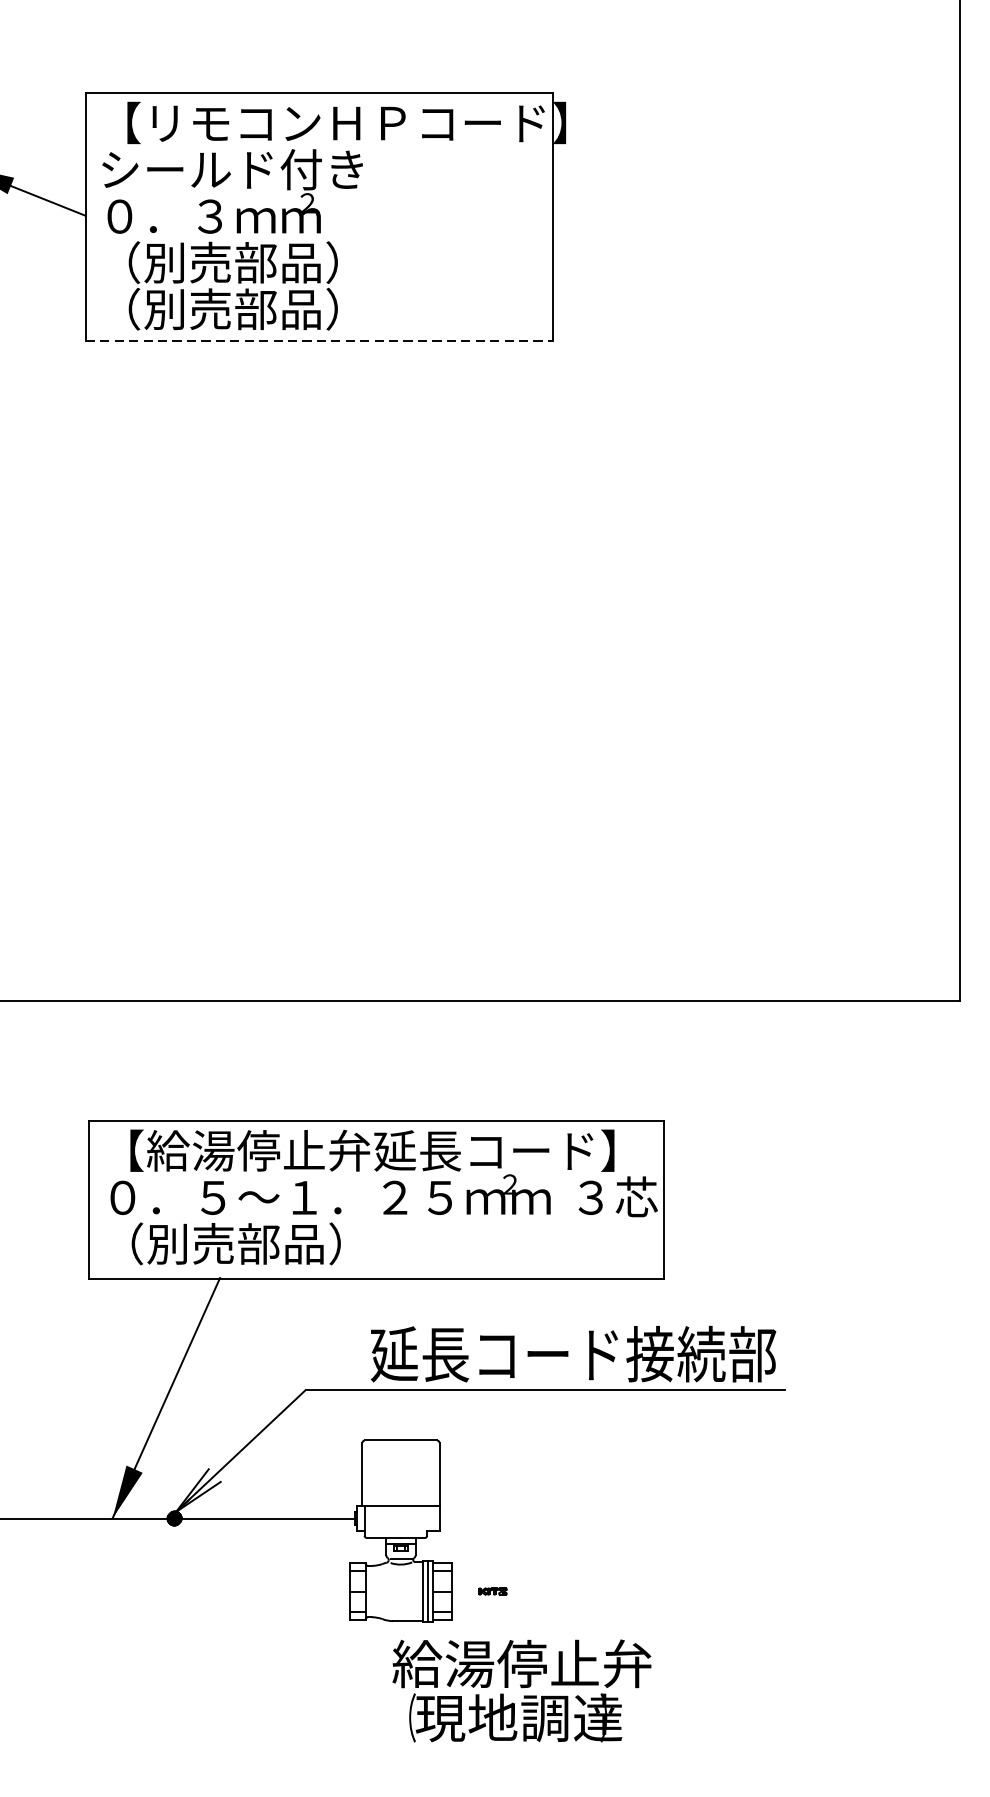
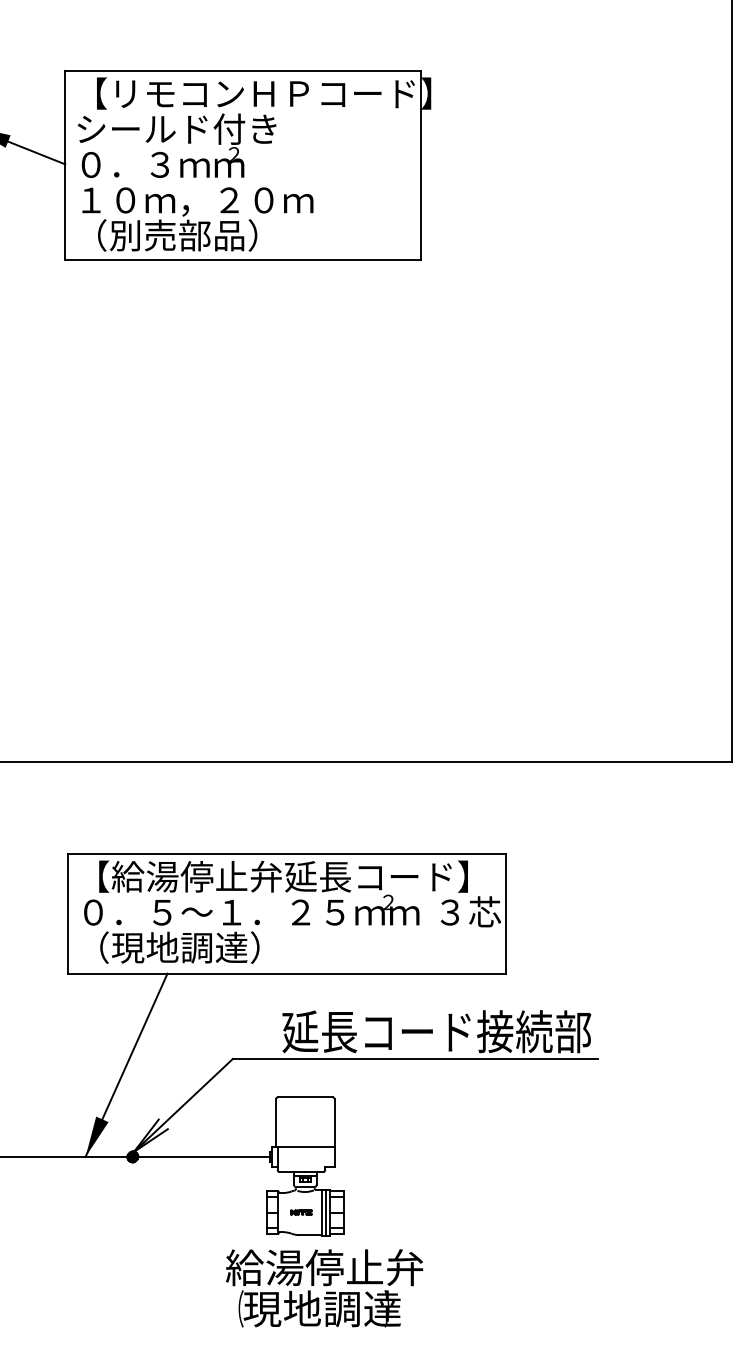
text: (259, 261) -> (197, 199), （別売部品） -> １０ｍ，２０ｍ
line: (319, 340) -> (243, 259), dashed -> solid
text: (235, 1243) -> (179, 947), （別売部品） -> （現地調達）
part: (493, 1591) -> (301, 1212), moved
text: (521, 1691) -> (324, 1288), moved

